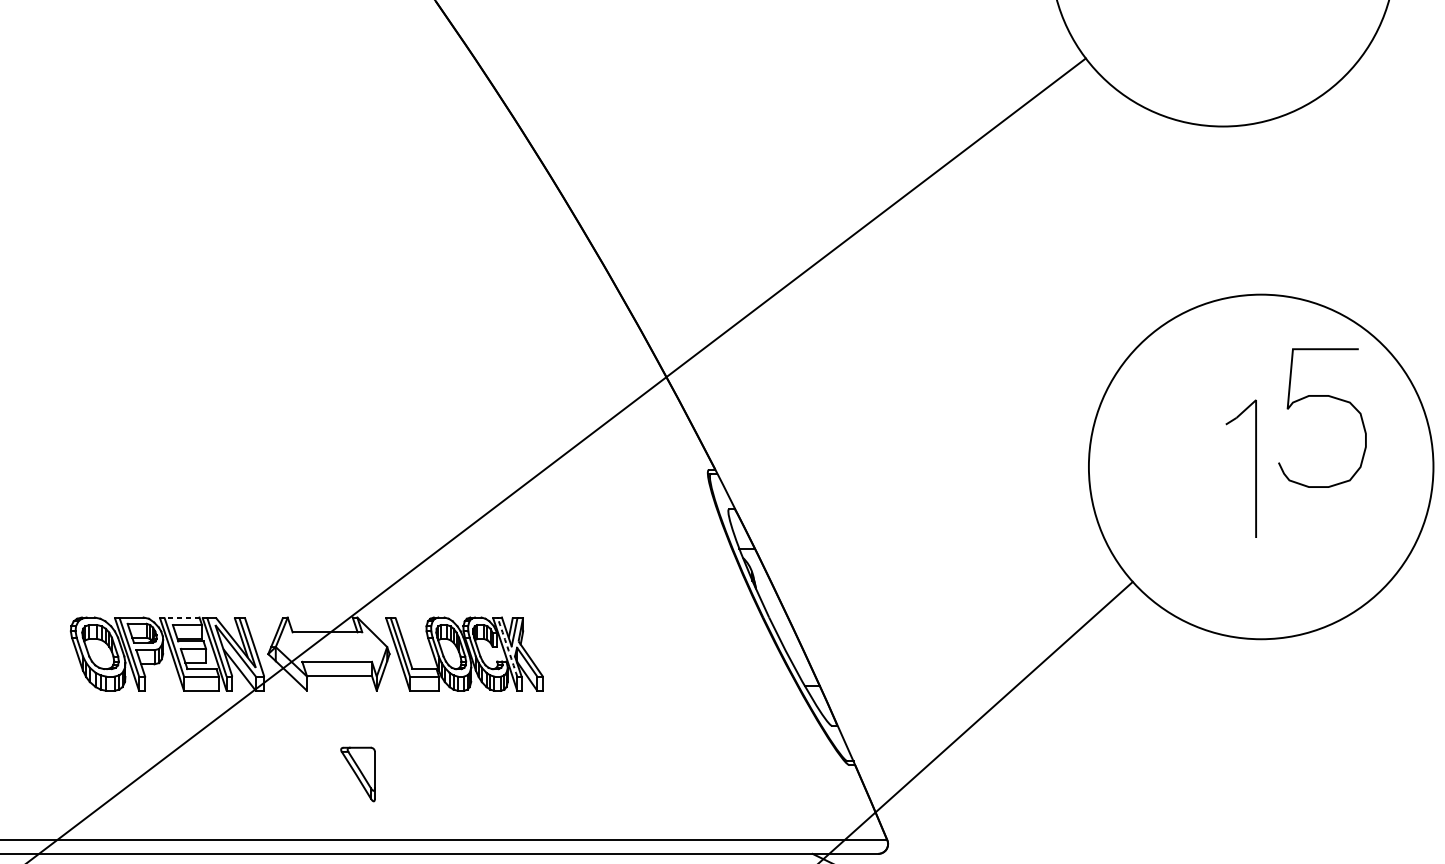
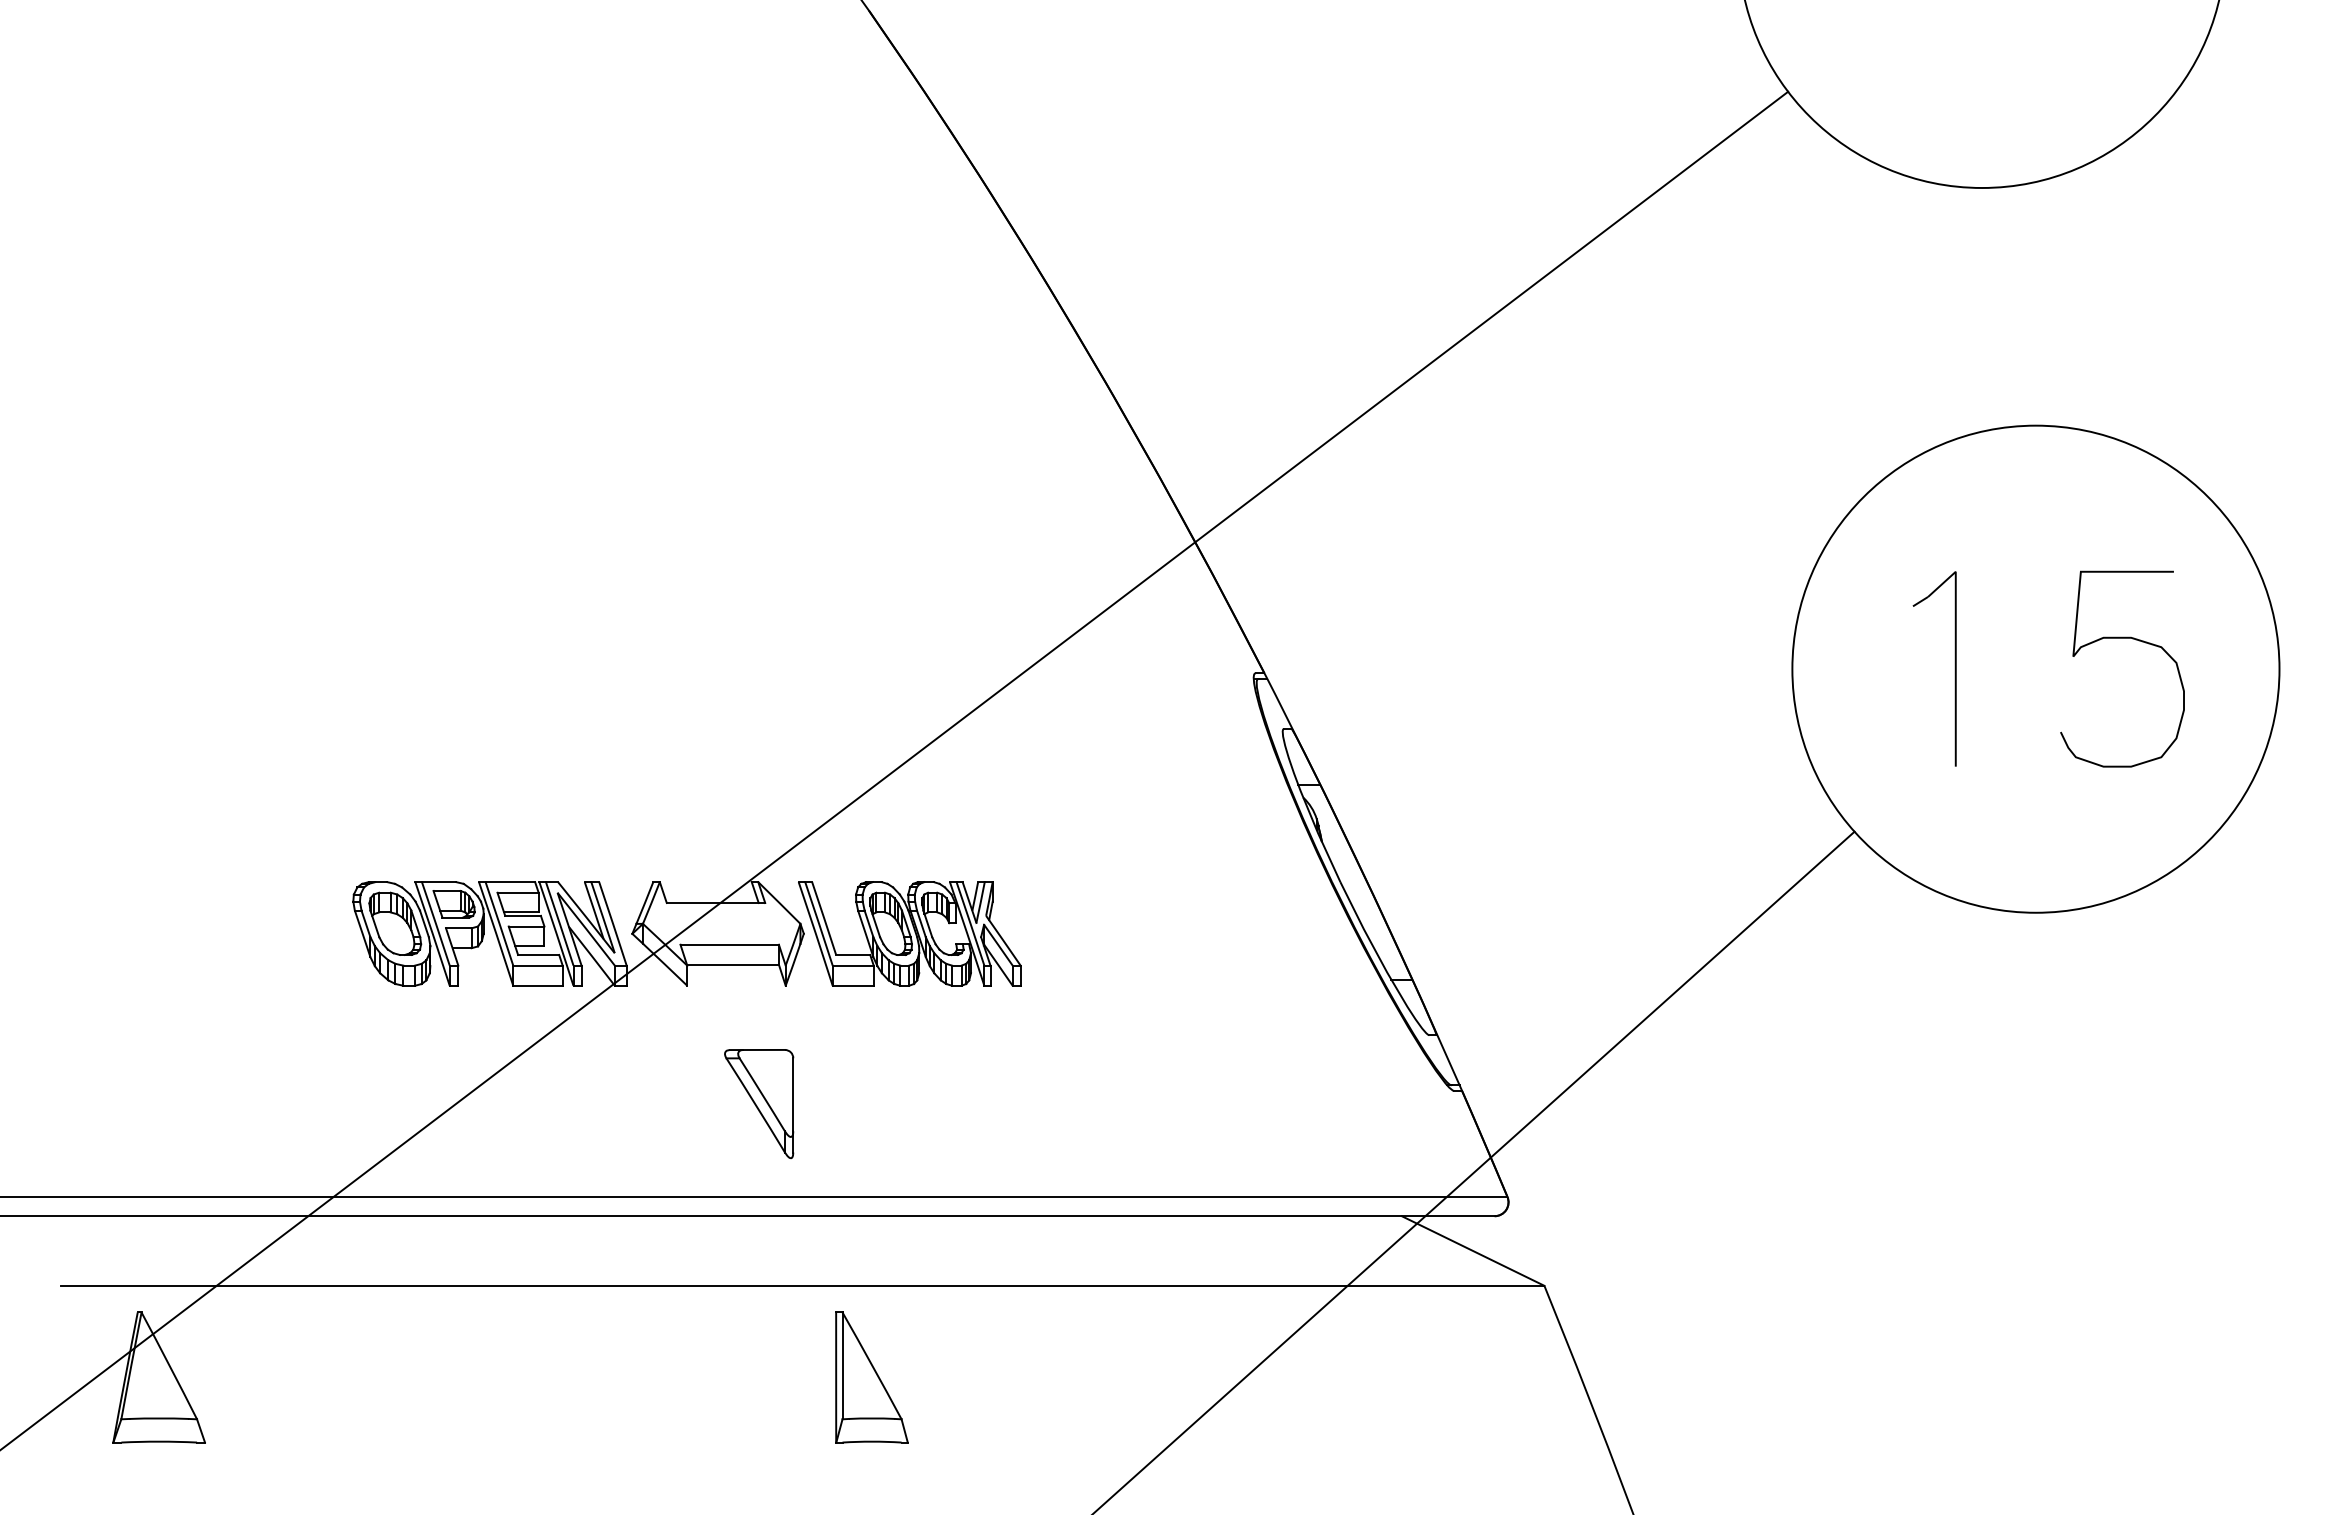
curve: (1322, 396) -> (2122, 638), moved
part: (1255, 468) -> (1954, 668), moved
line: (182, 617) -> (510, 882), dashed -> solid
arc: (507, 646) -> (970, 923), dashed -> solid
part: (358, 774) -> (759, 1103), size x1.43

